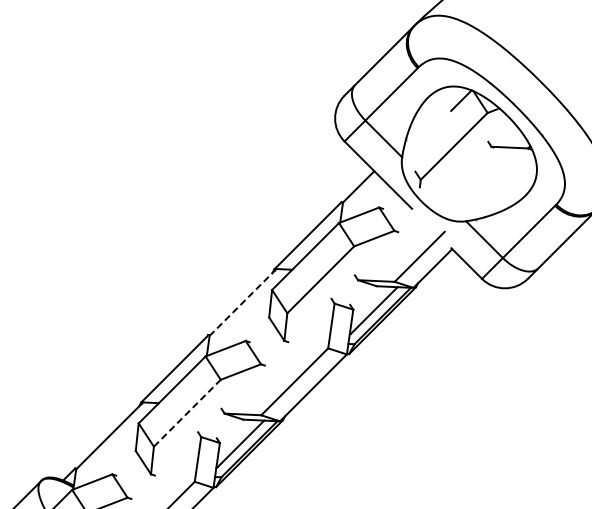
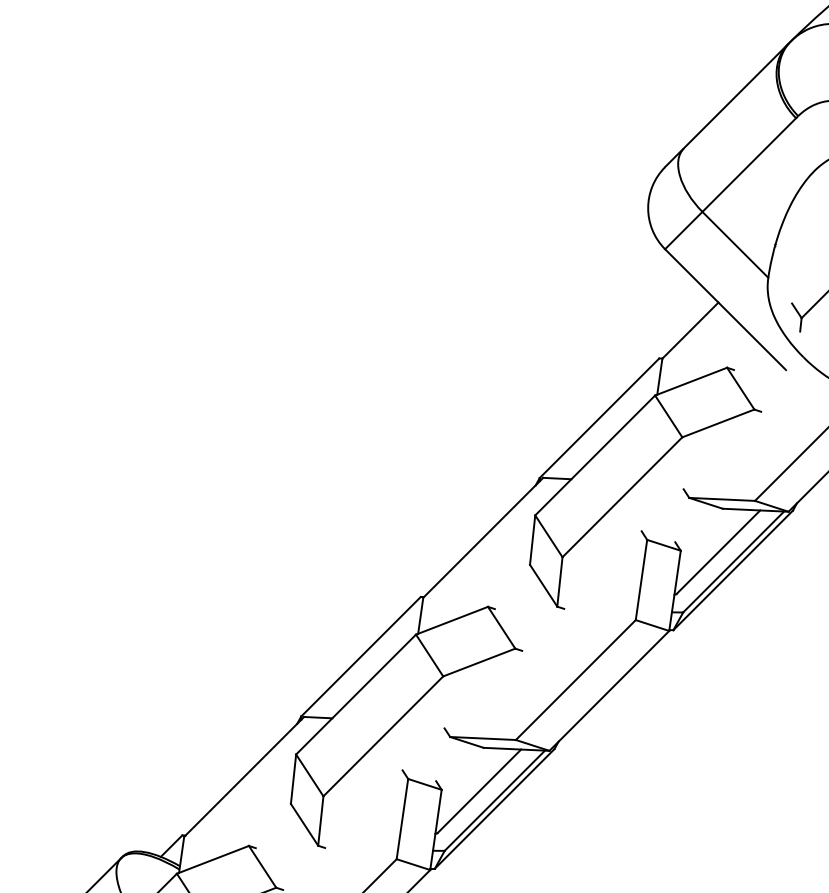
line: (242, 302) -> (482, 537), dashed -> solid
line: (187, 412) -> (383, 735), dashed -> solid

